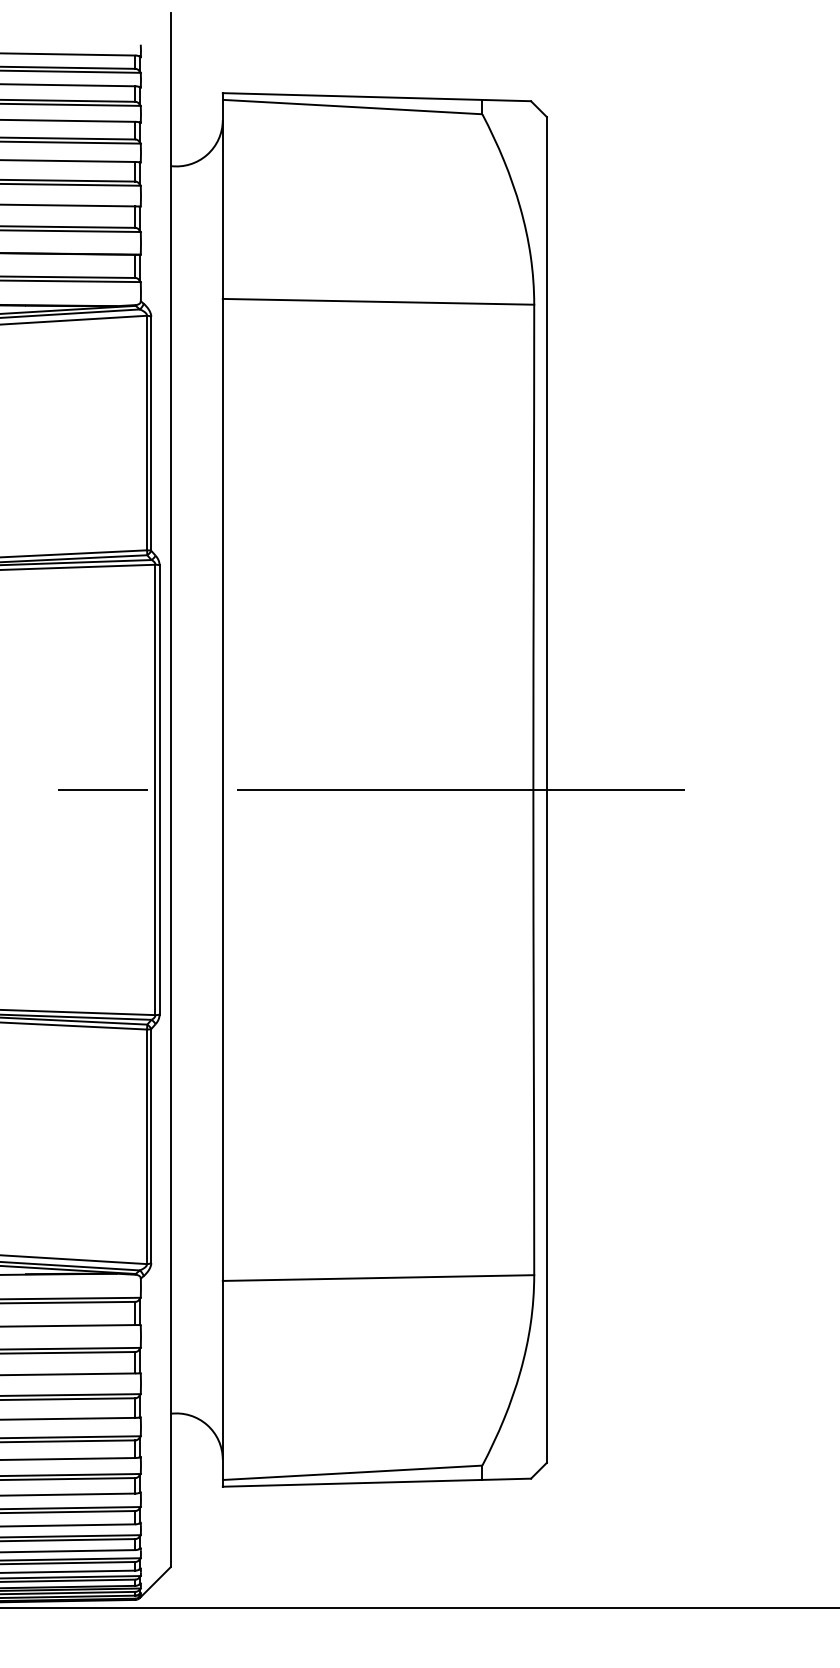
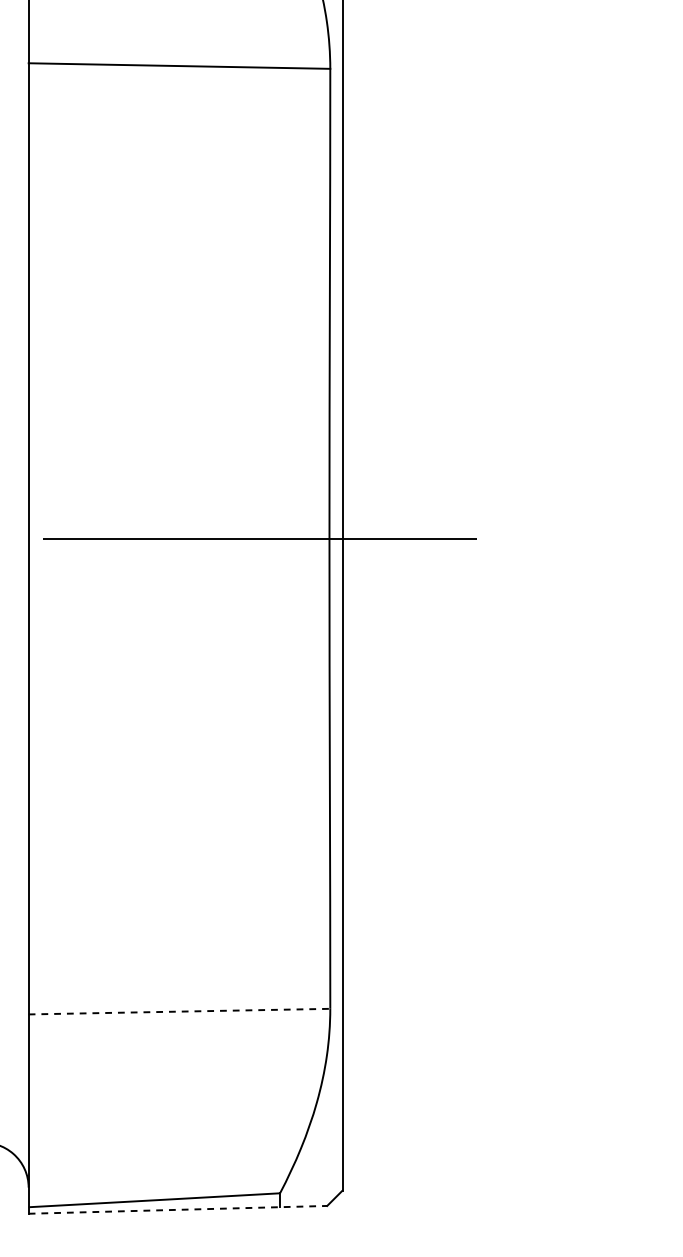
line: (378, 1278) -> (179, 1012), solid -> dashed
line: (377, 1482) -> (178, 1209), solid -> dashed

